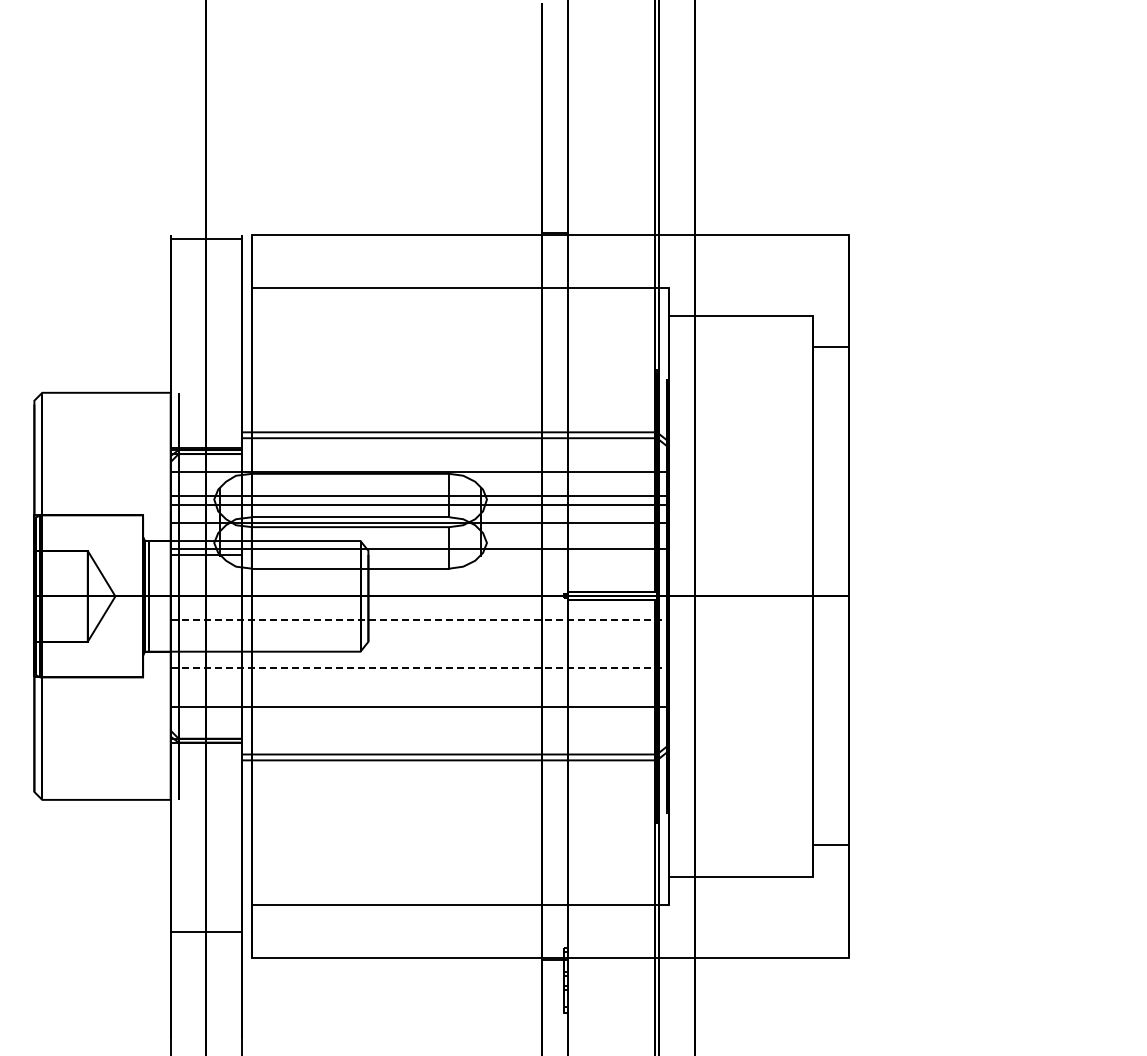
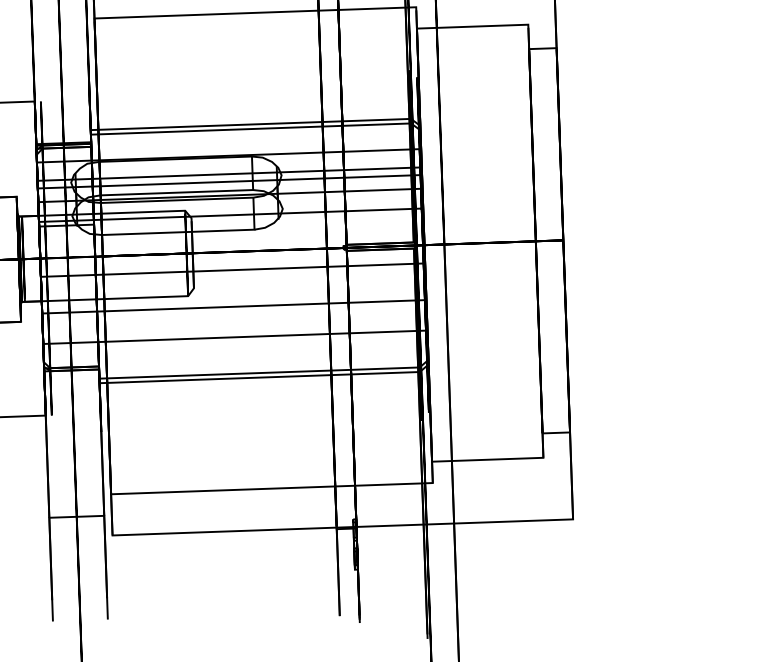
line: (419, 620) -> (232, 270), dashed -> solid
line: (419, 667) -> (234, 306), dashed -> solid

